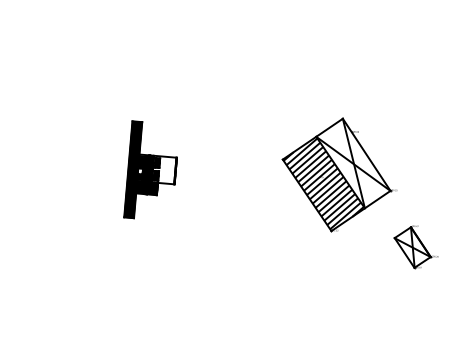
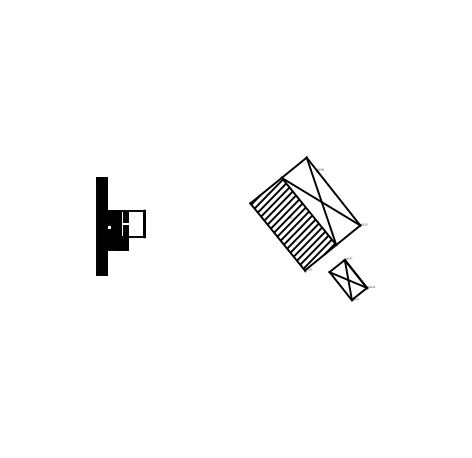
part: (415, 247) -> (351, 279), moved

